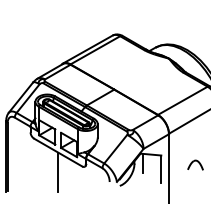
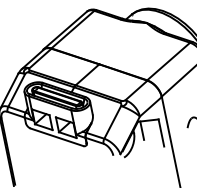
line: (58, 172) -> (61, 156), removed

